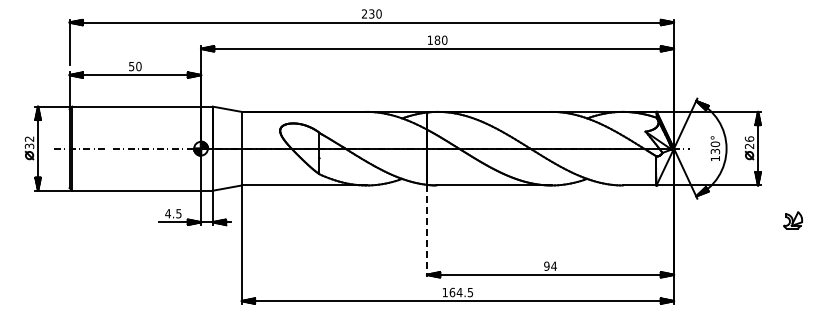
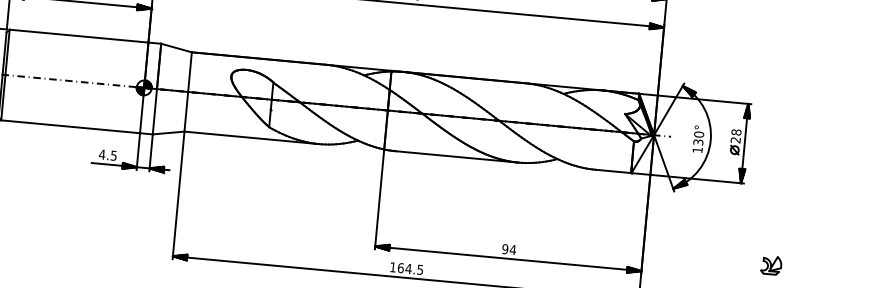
text: (749, 138) -> (736, 131), 26 -> 28
part: (793, 220) -> (771, 265), moved
line: (427, 231) -> (380, 199), dashed -> solid

